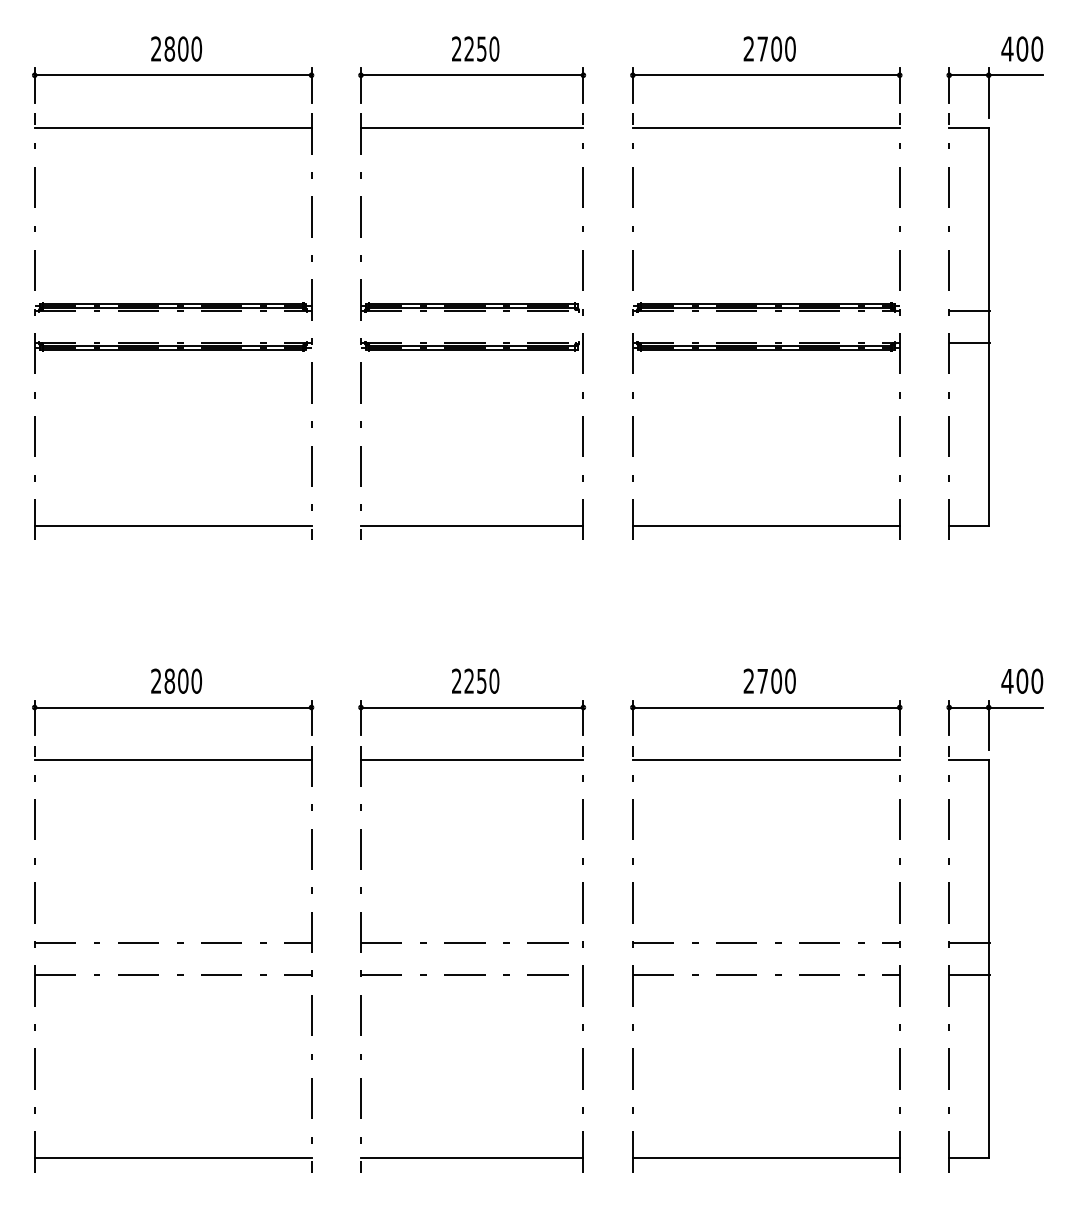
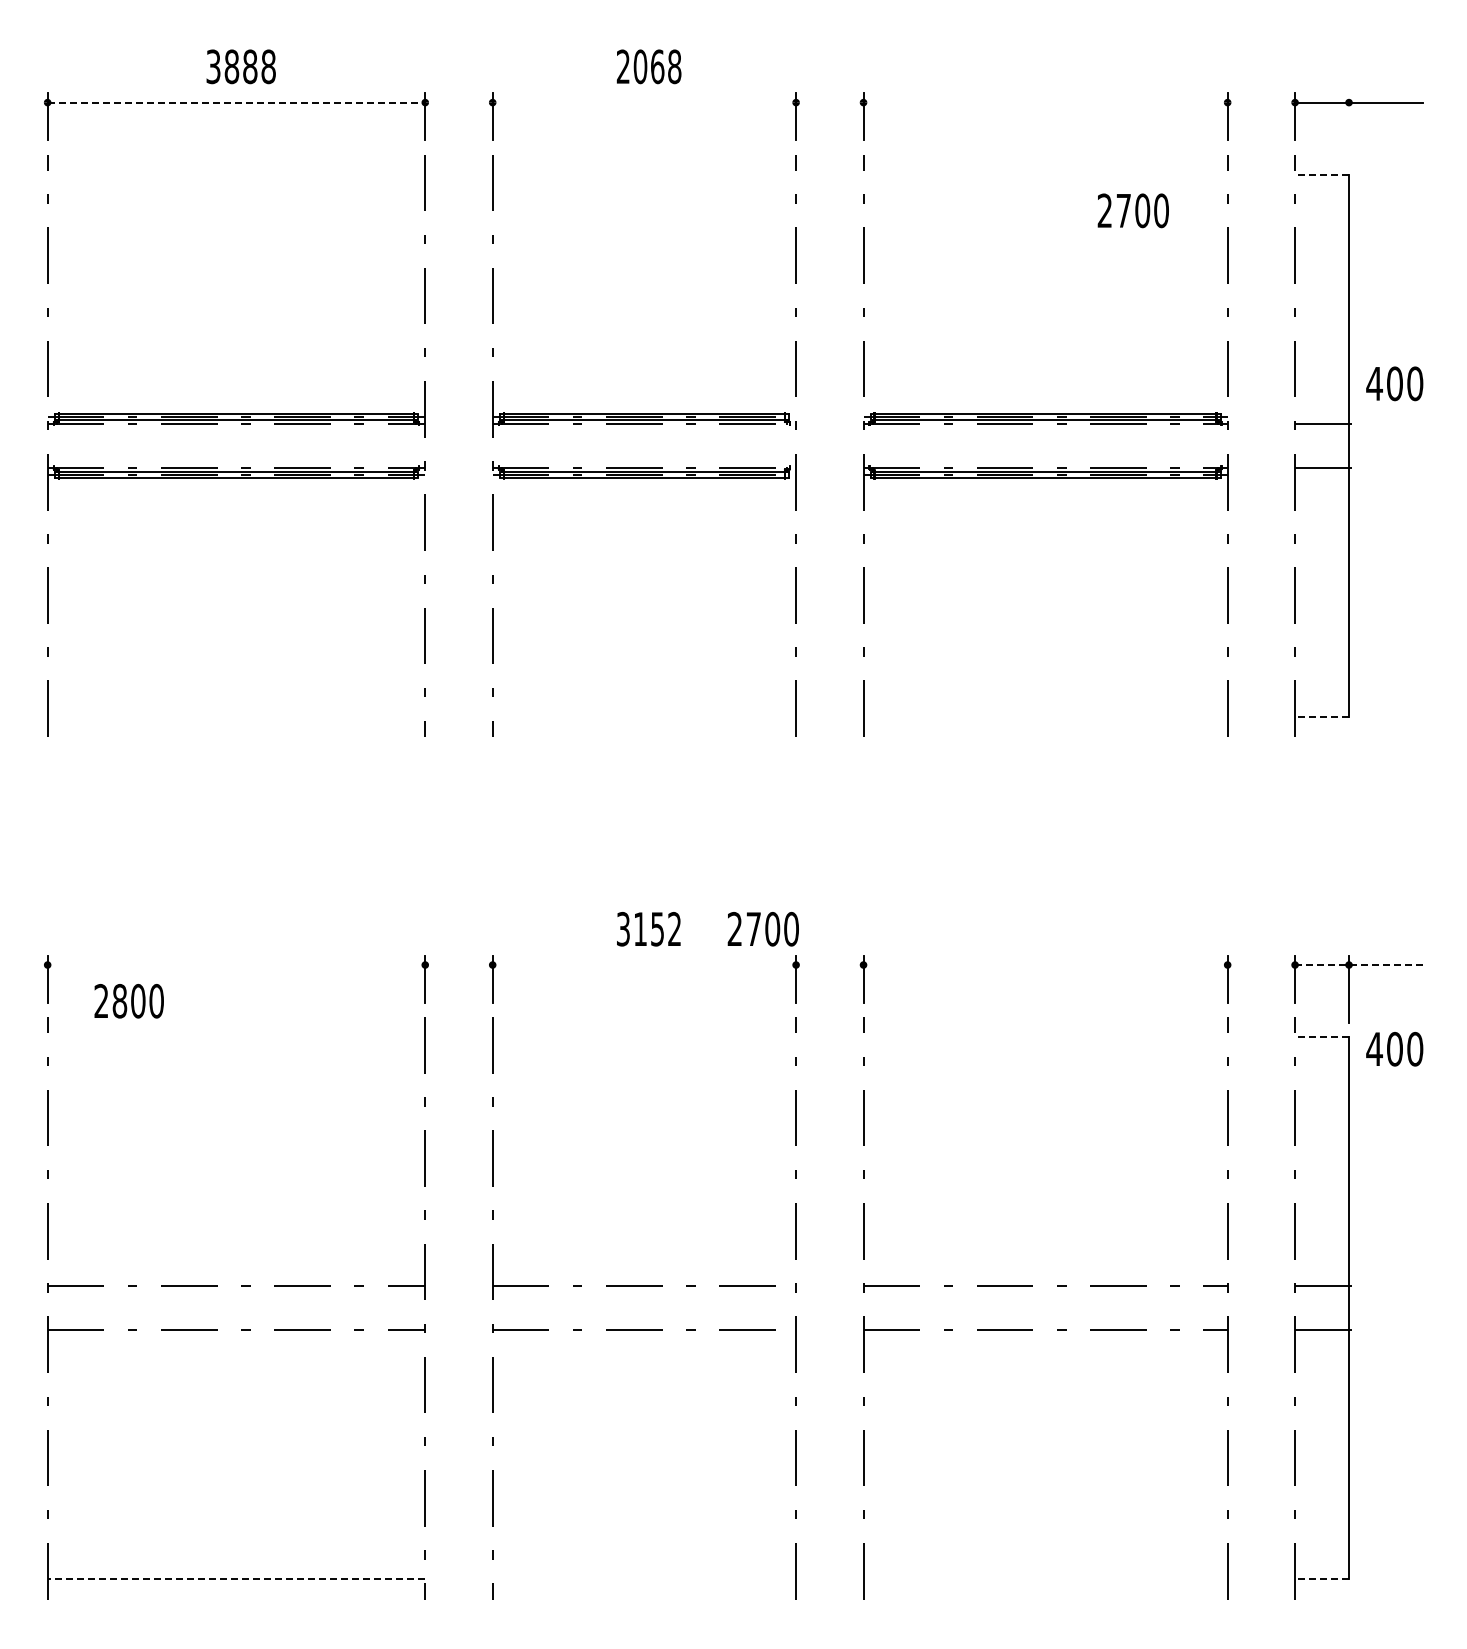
text: (176, 48) -> (240, 66), 2800 -> 3888
text: (481, 48) -> (657, 66), 2250 -> 2068
text: (769, 48) -> (1132, 210), moved
text: (1022, 48) -> (1394, 383), moved
line: (173, 75) -> (236, 102), solid -> dashed
line: (472, 75) -> (644, 102), removed
line: (766, 75) -> (1045, 102), removed
line: (989, 92) -> (1349, 126), removed
line: (173, 127) -> (236, 174), removed
line: (472, 127) -> (644, 174), removed
line: (766, 127) -> (1045, 174), removed
line: (969, 127) -> (1322, 174), solid -> dashed
line: (173, 525) -> (236, 716), removed
line: (472, 525) -> (644, 716), removed
line: (766, 525) -> (1045, 716), removed
line: (969, 525) -> (1322, 716), solid -> dashed
text: (475, 680) -> (648, 928), 2250 -> 3152
text: (176, 681) -> (128, 1001), moved
text: (769, 681) -> (762, 929), moved
text: (1022, 681) -> (1394, 1049), moved
line: (173, 707) -> (236, 965), removed
line: (472, 707) -> (644, 965), removed
line: (766, 707) -> (1045, 965), removed
line: (996, 707) -> (1359, 965), solid -> dashed
line: (173, 760) -> (236, 1037), removed
line: (472, 760) -> (644, 1037), removed
line: (766, 760) -> (1045, 1037), removed
line: (969, 760) -> (1322, 1037), solid -> dashed
line: (173, 1157) -> (236, 1579), solid -> dashed
line: (472, 1157) -> (644, 1579), removed
line: (766, 1157) -> (1045, 1579), removed
line: (969, 1157) -> (1322, 1579), solid -> dashed

